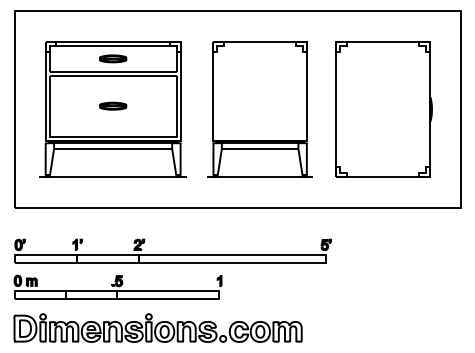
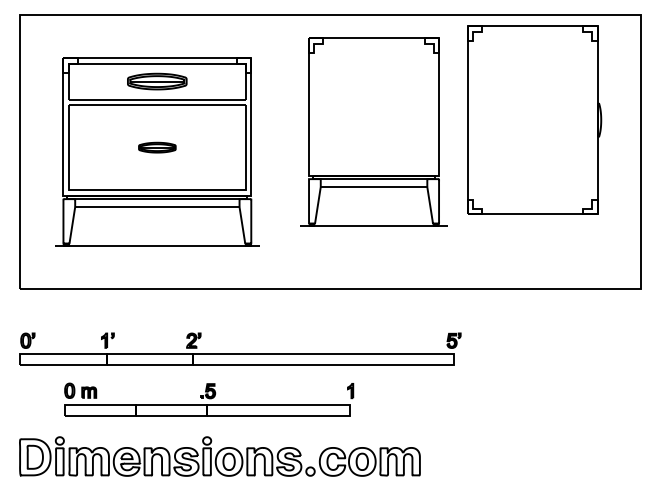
part: (113, 58) -> (157, 81), size x1.6
part: (259, 108) -> (373, 131), moved
part: (384, 108) -> (534, 119), moved
part: (118, 287) -> (209, 399), moved

